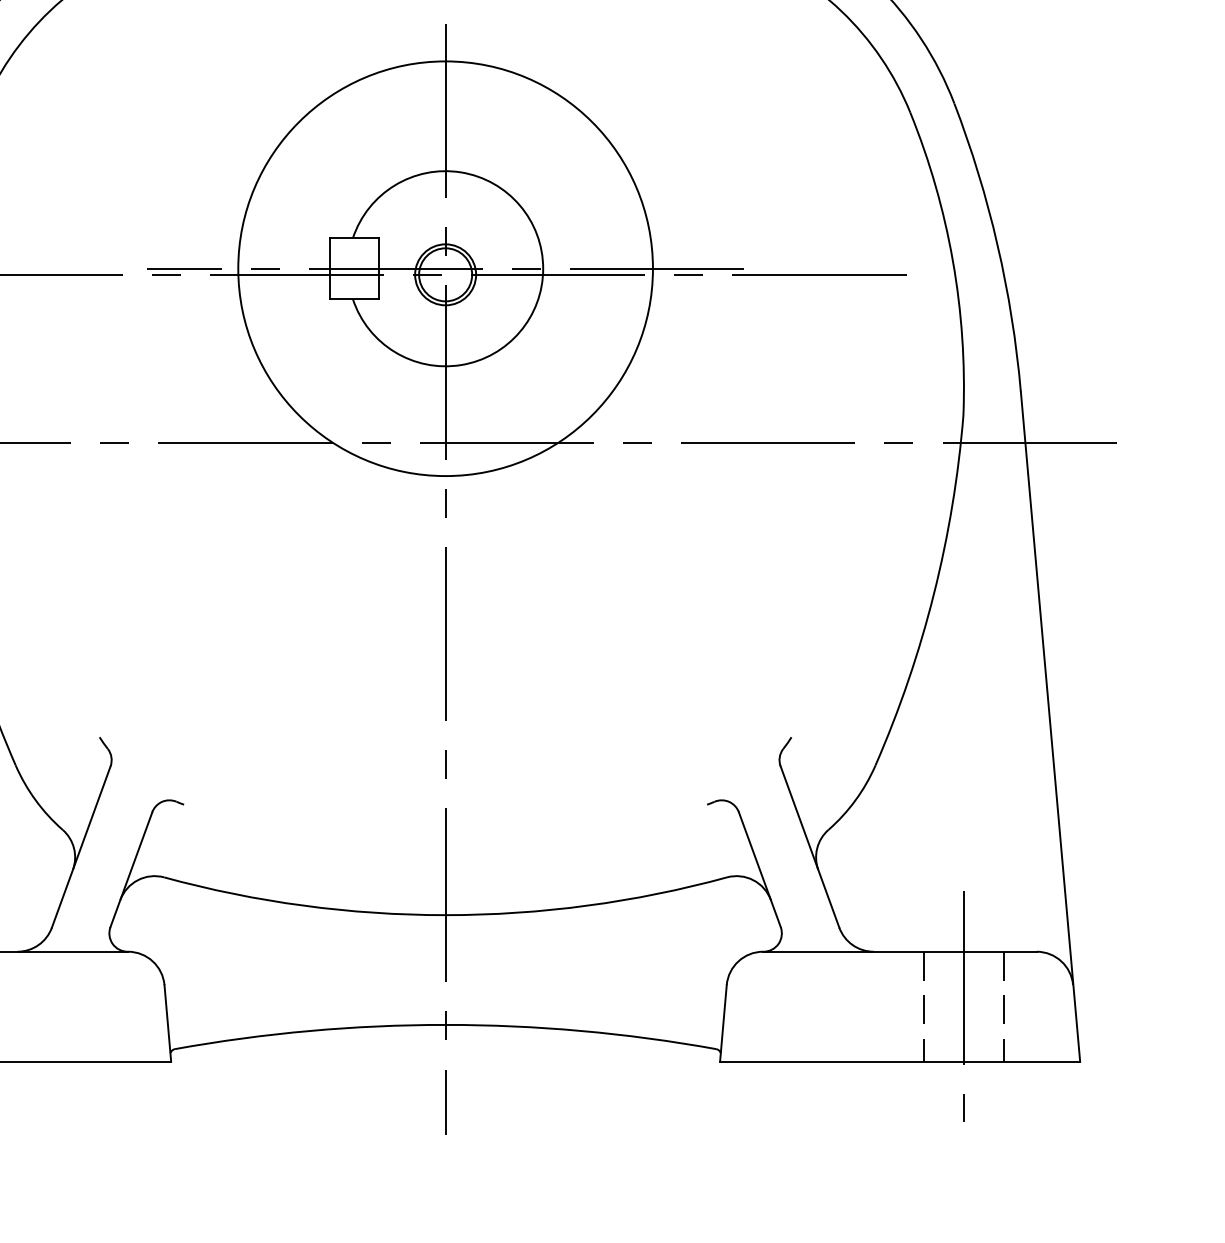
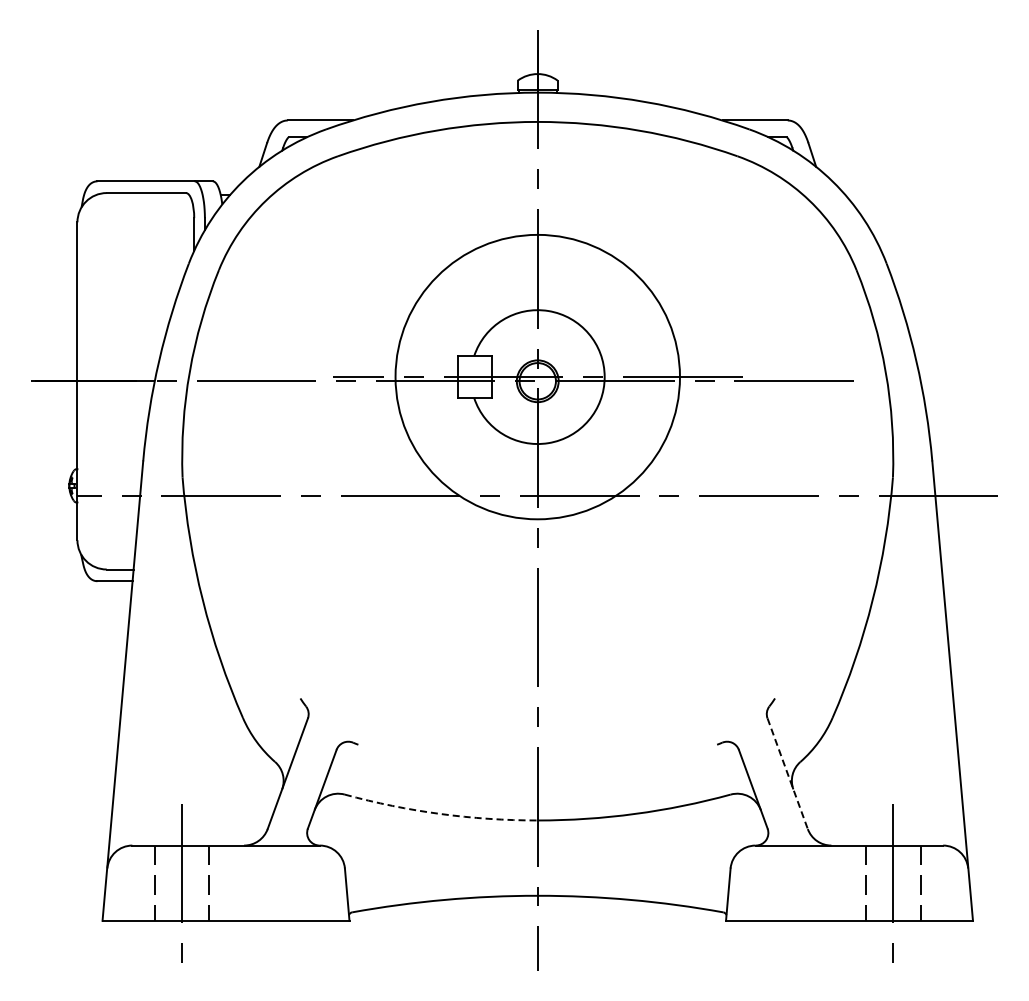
line: (809, 846) -> (787, 773), solid -> dashed
arc: (303, 904) -> (440, 813), solid -> dashed

